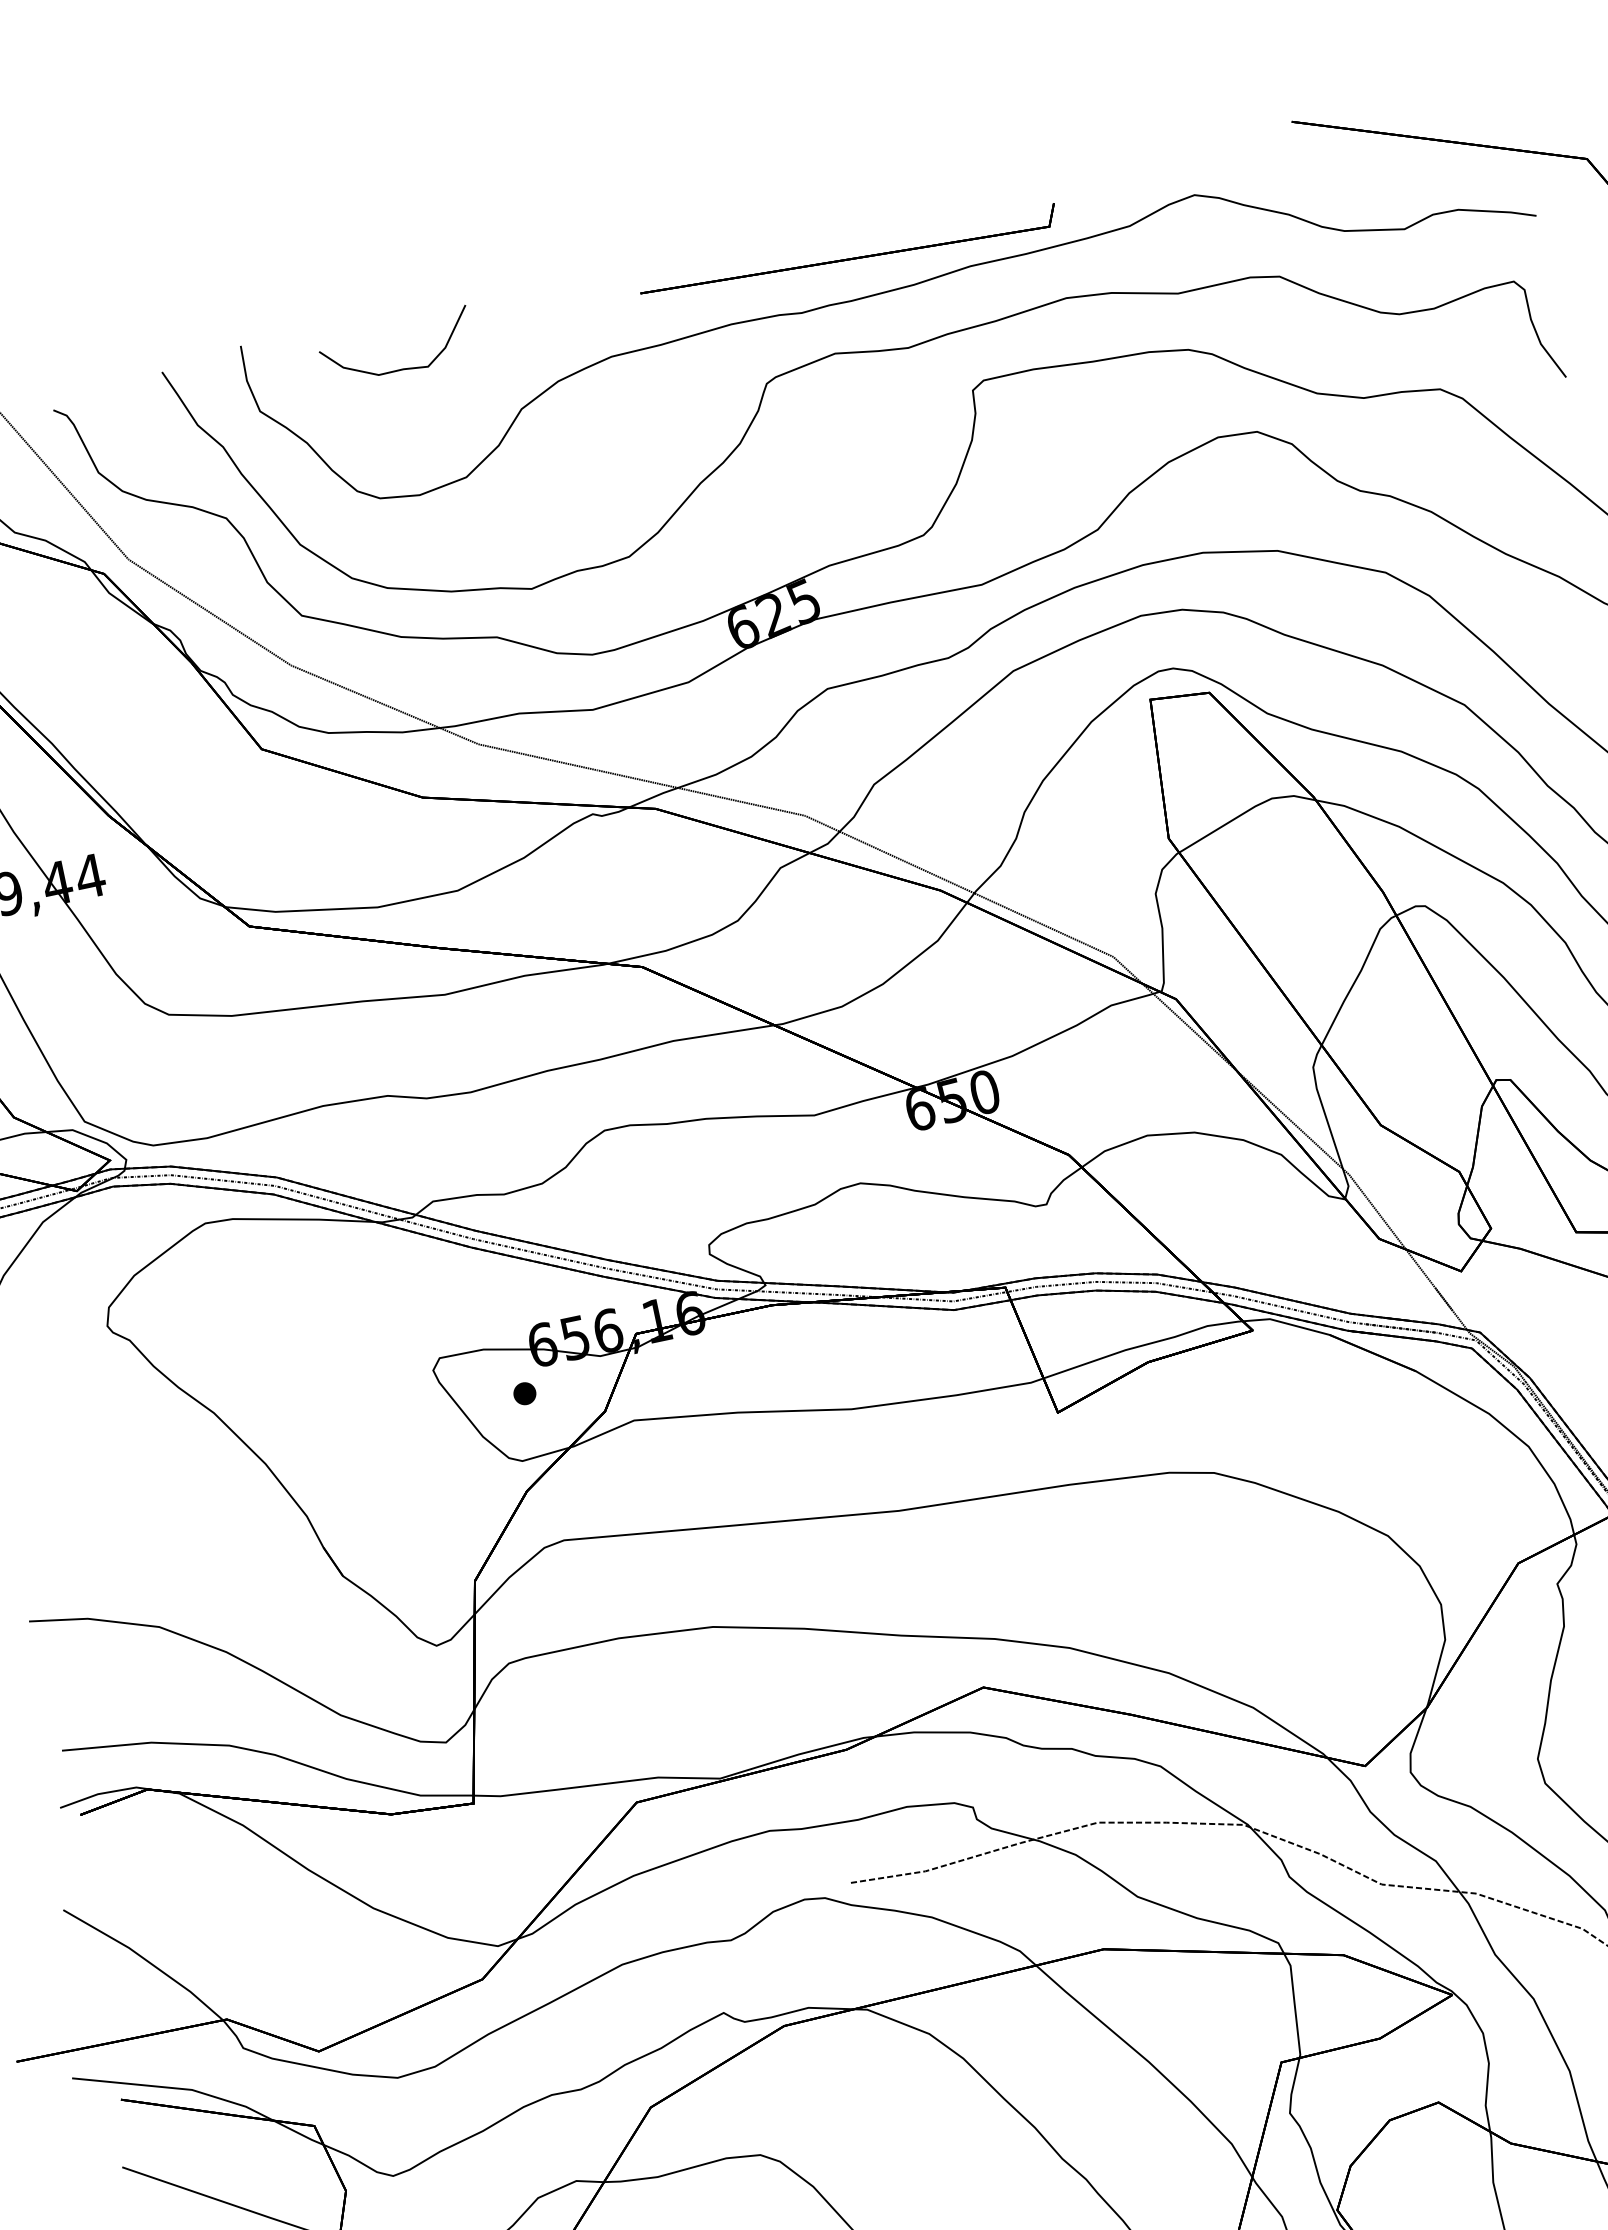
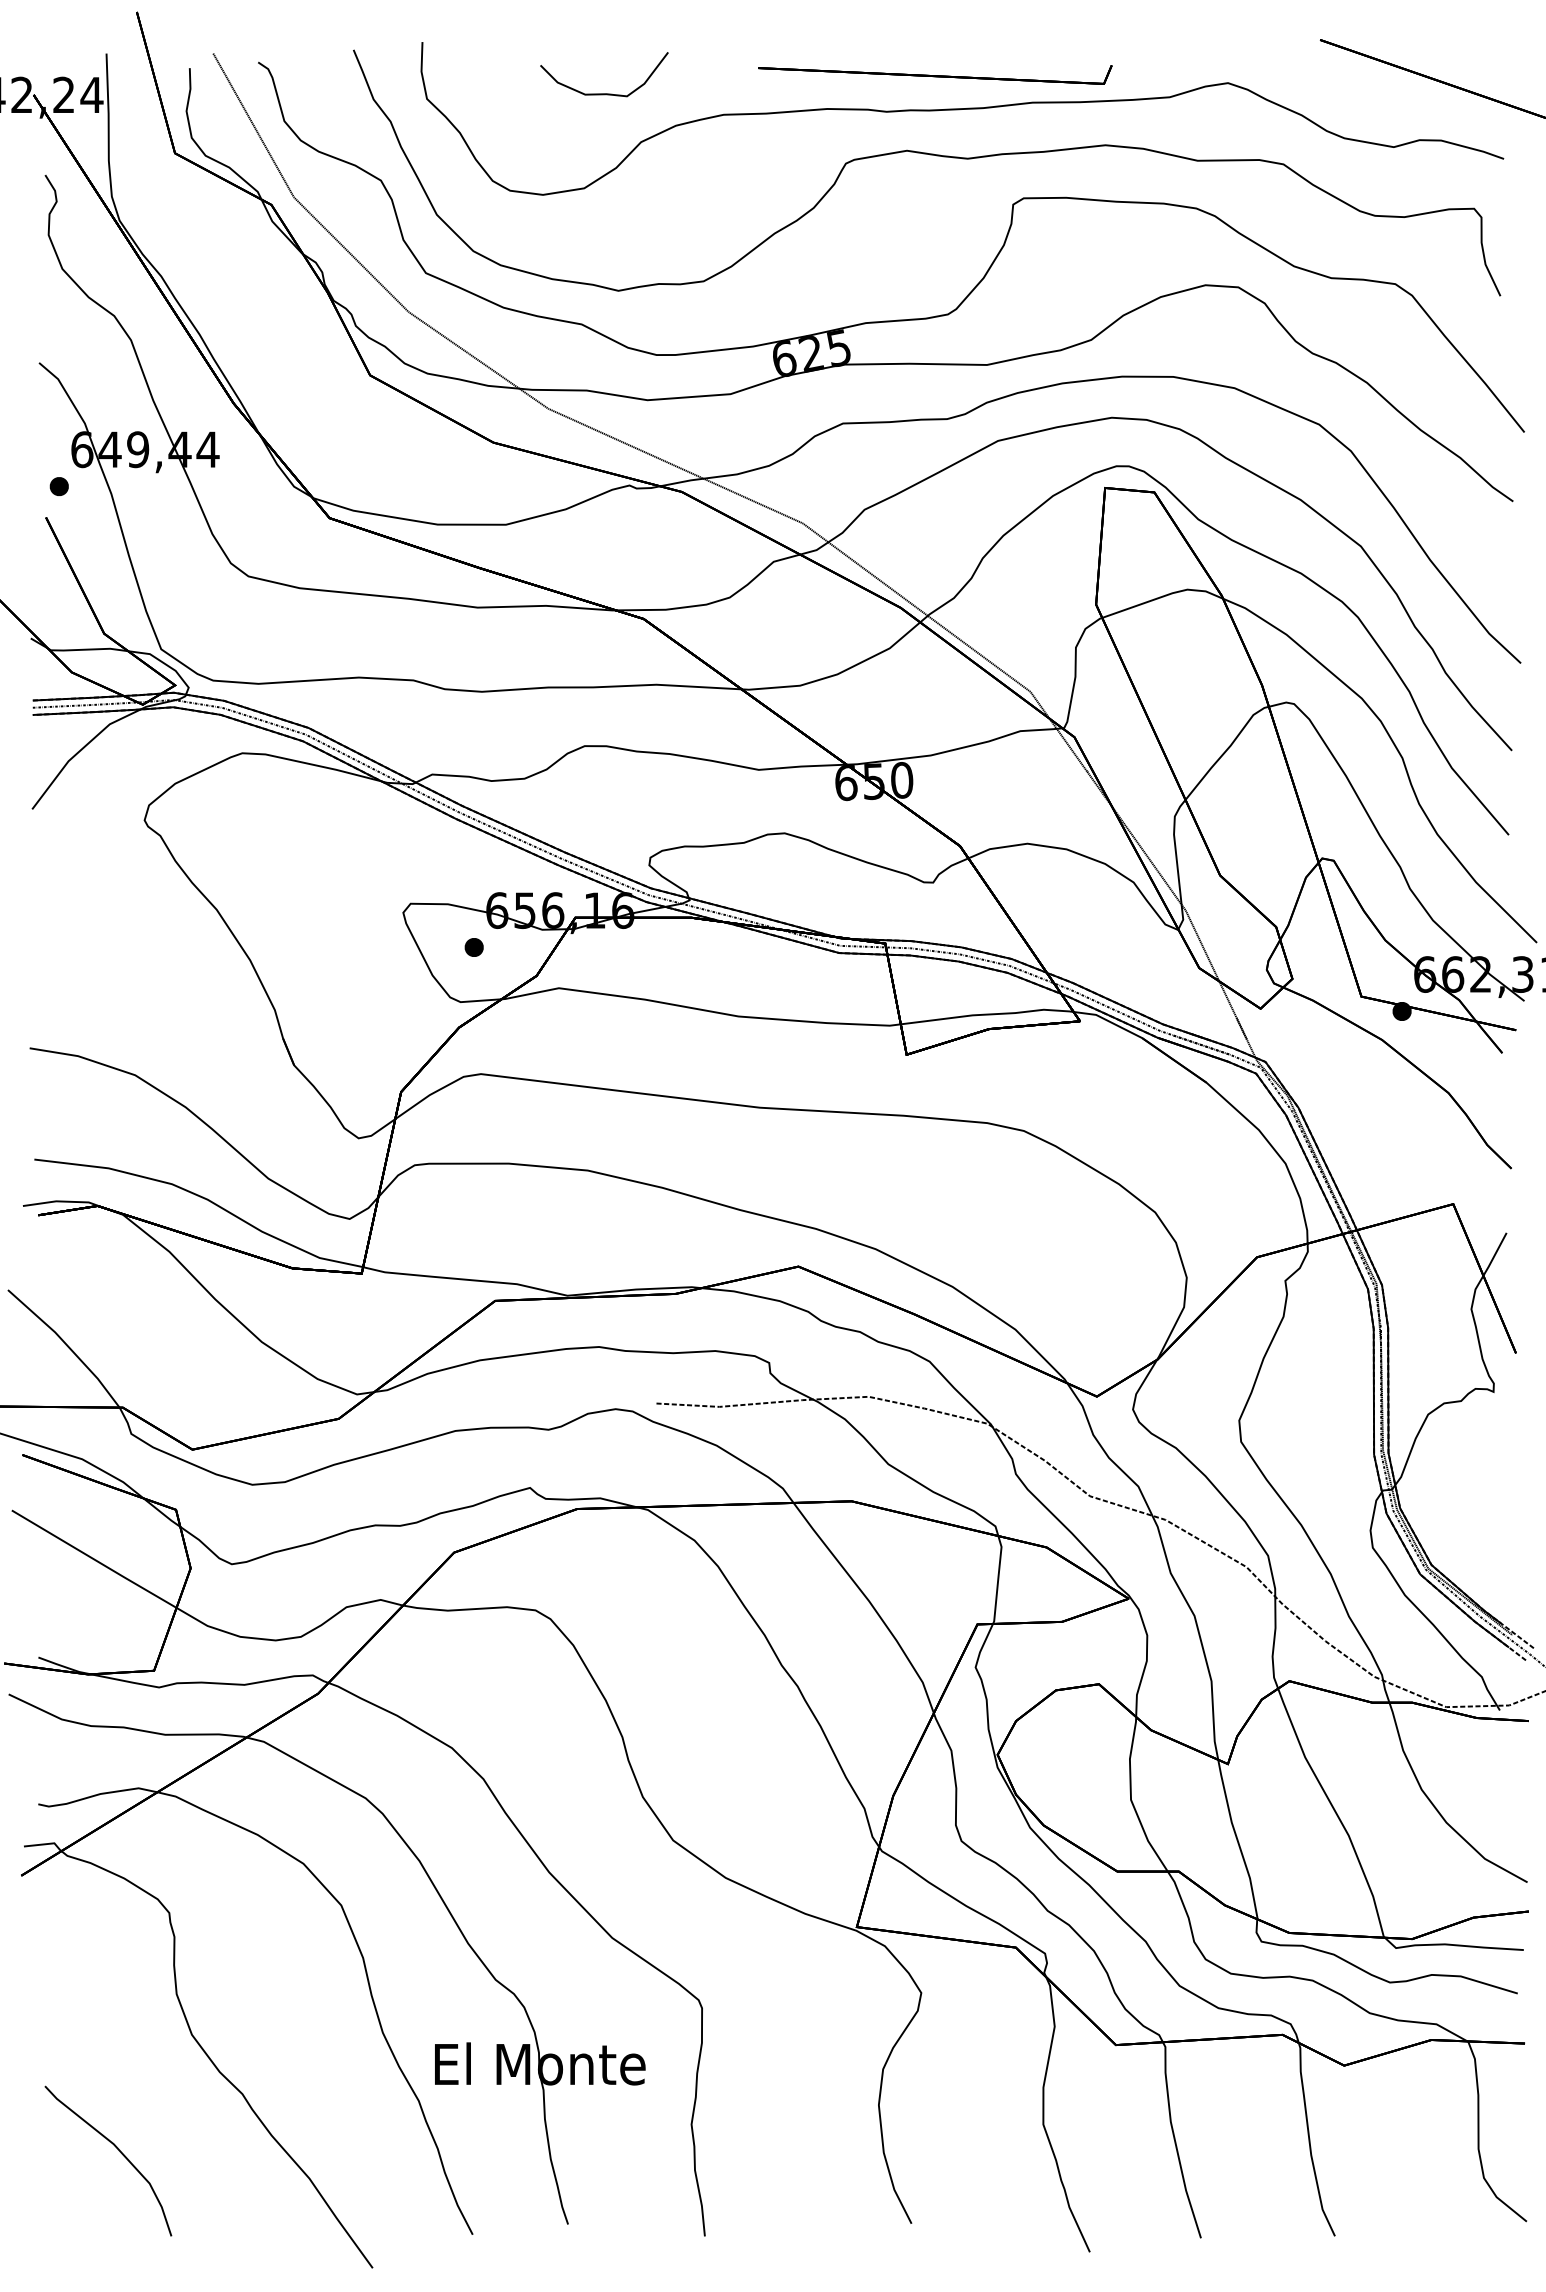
part: (401, 368) -> (604, 93), moved

